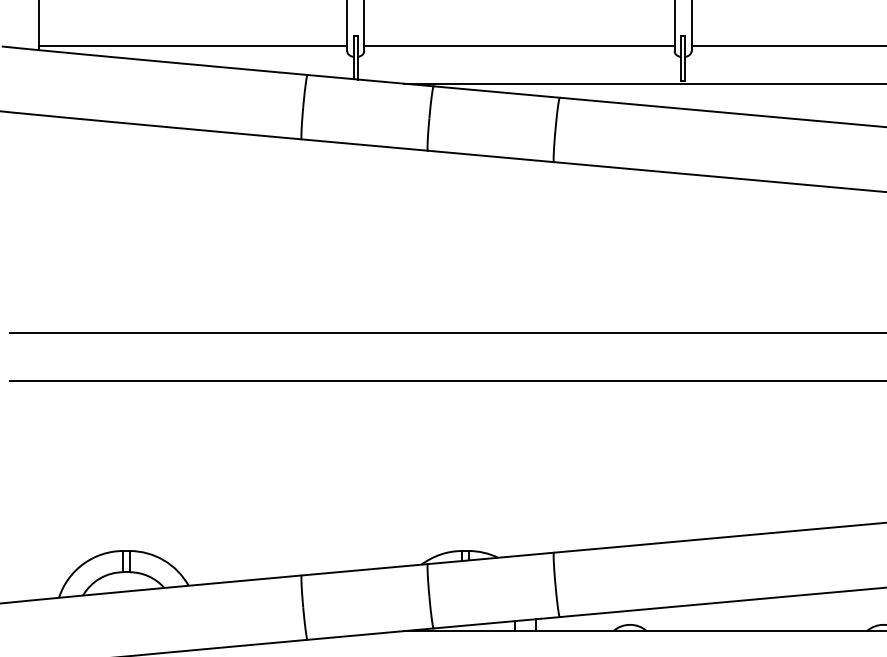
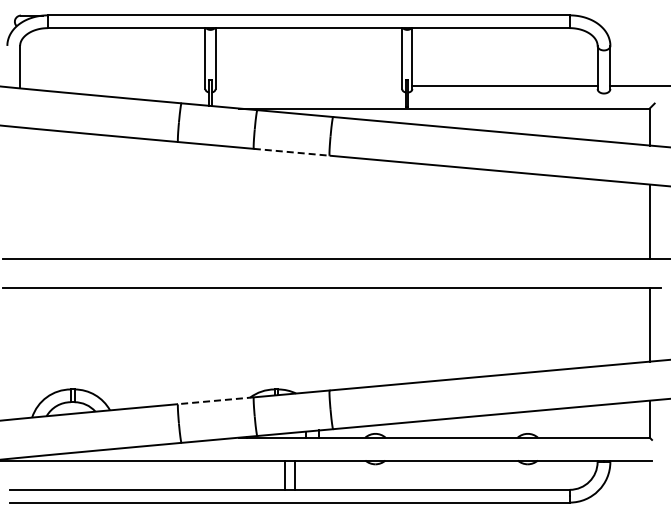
line: (192, 45) -> (112, 85), removed
line: (518, 45) -> (308, 85), removed
line: (492, 156) -> (292, 152), solid -> dashed
line: (364, 569) -> (215, 400), solid -> dashed

